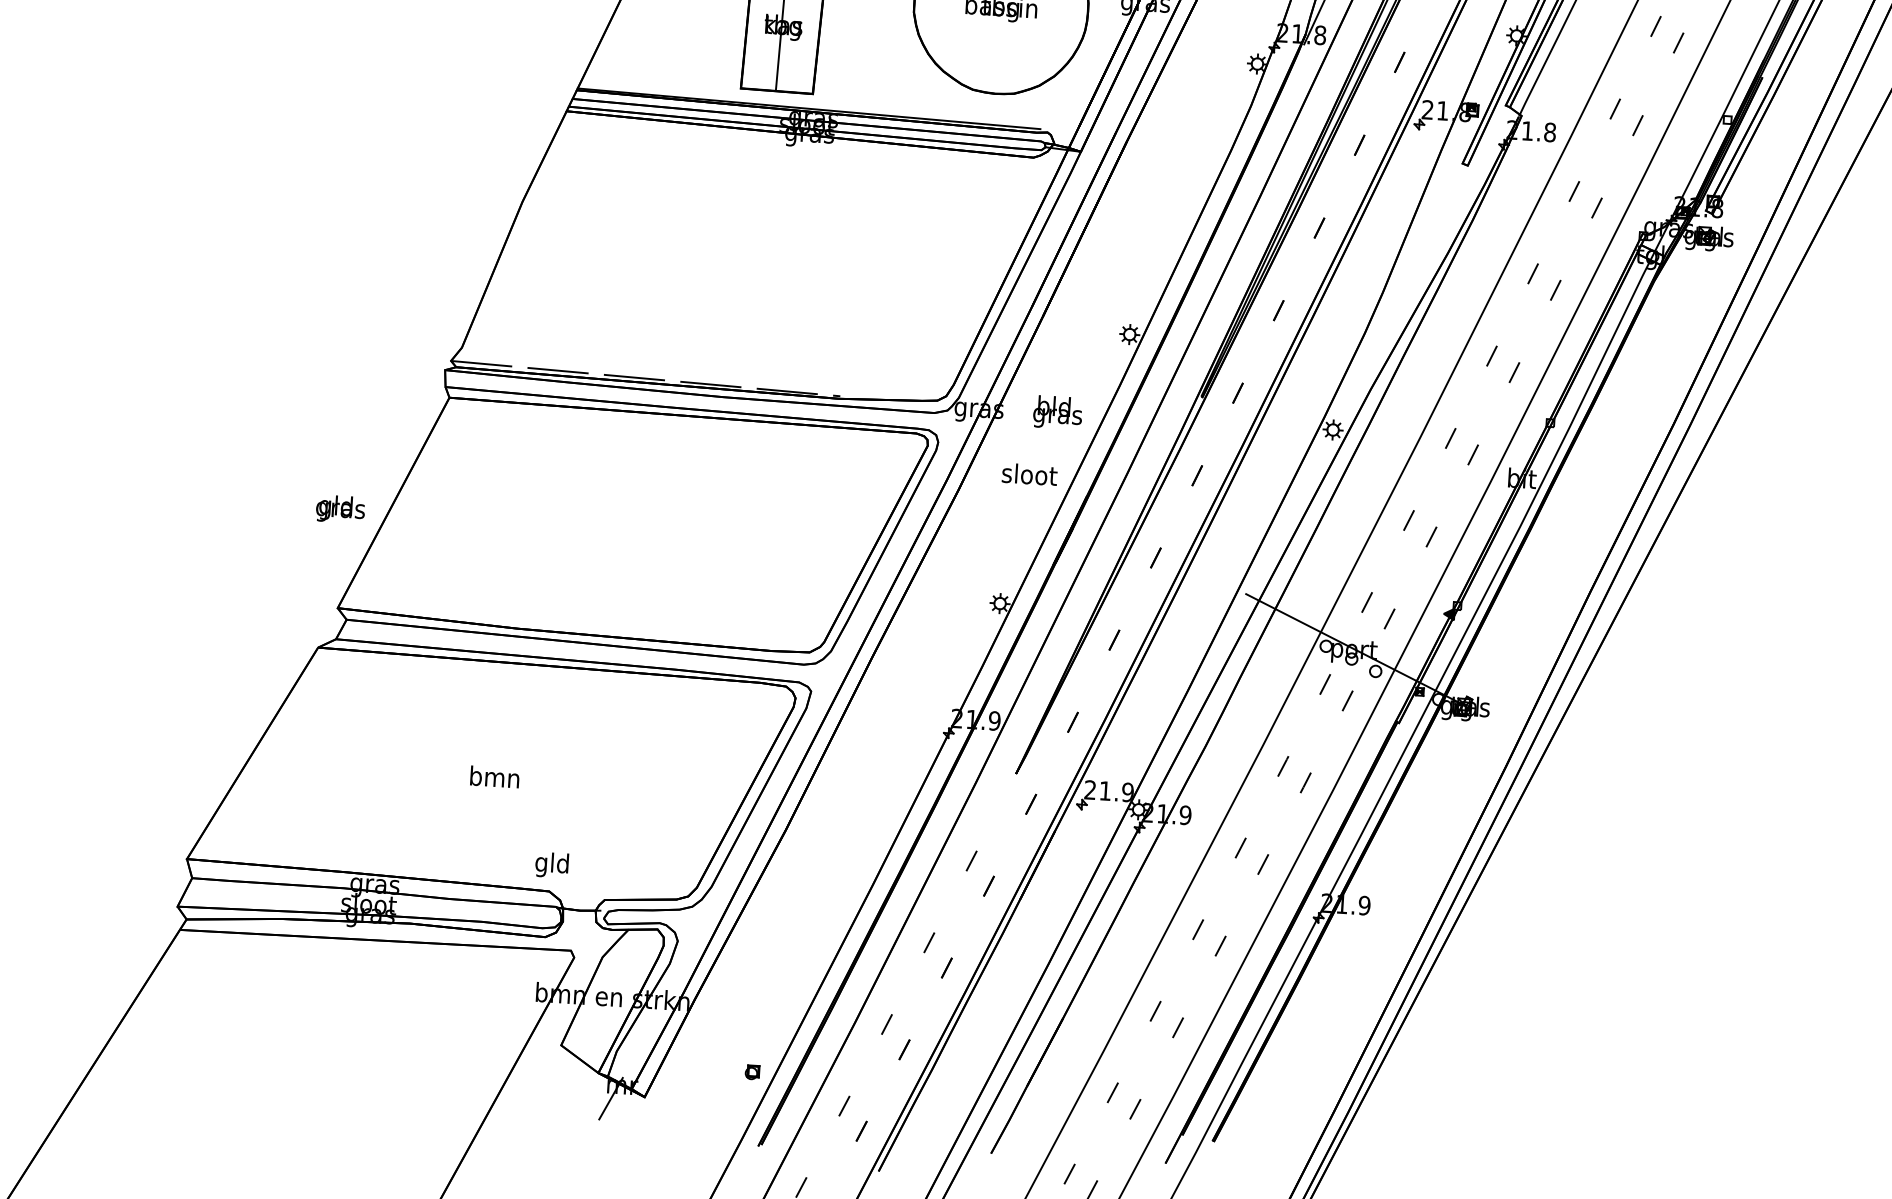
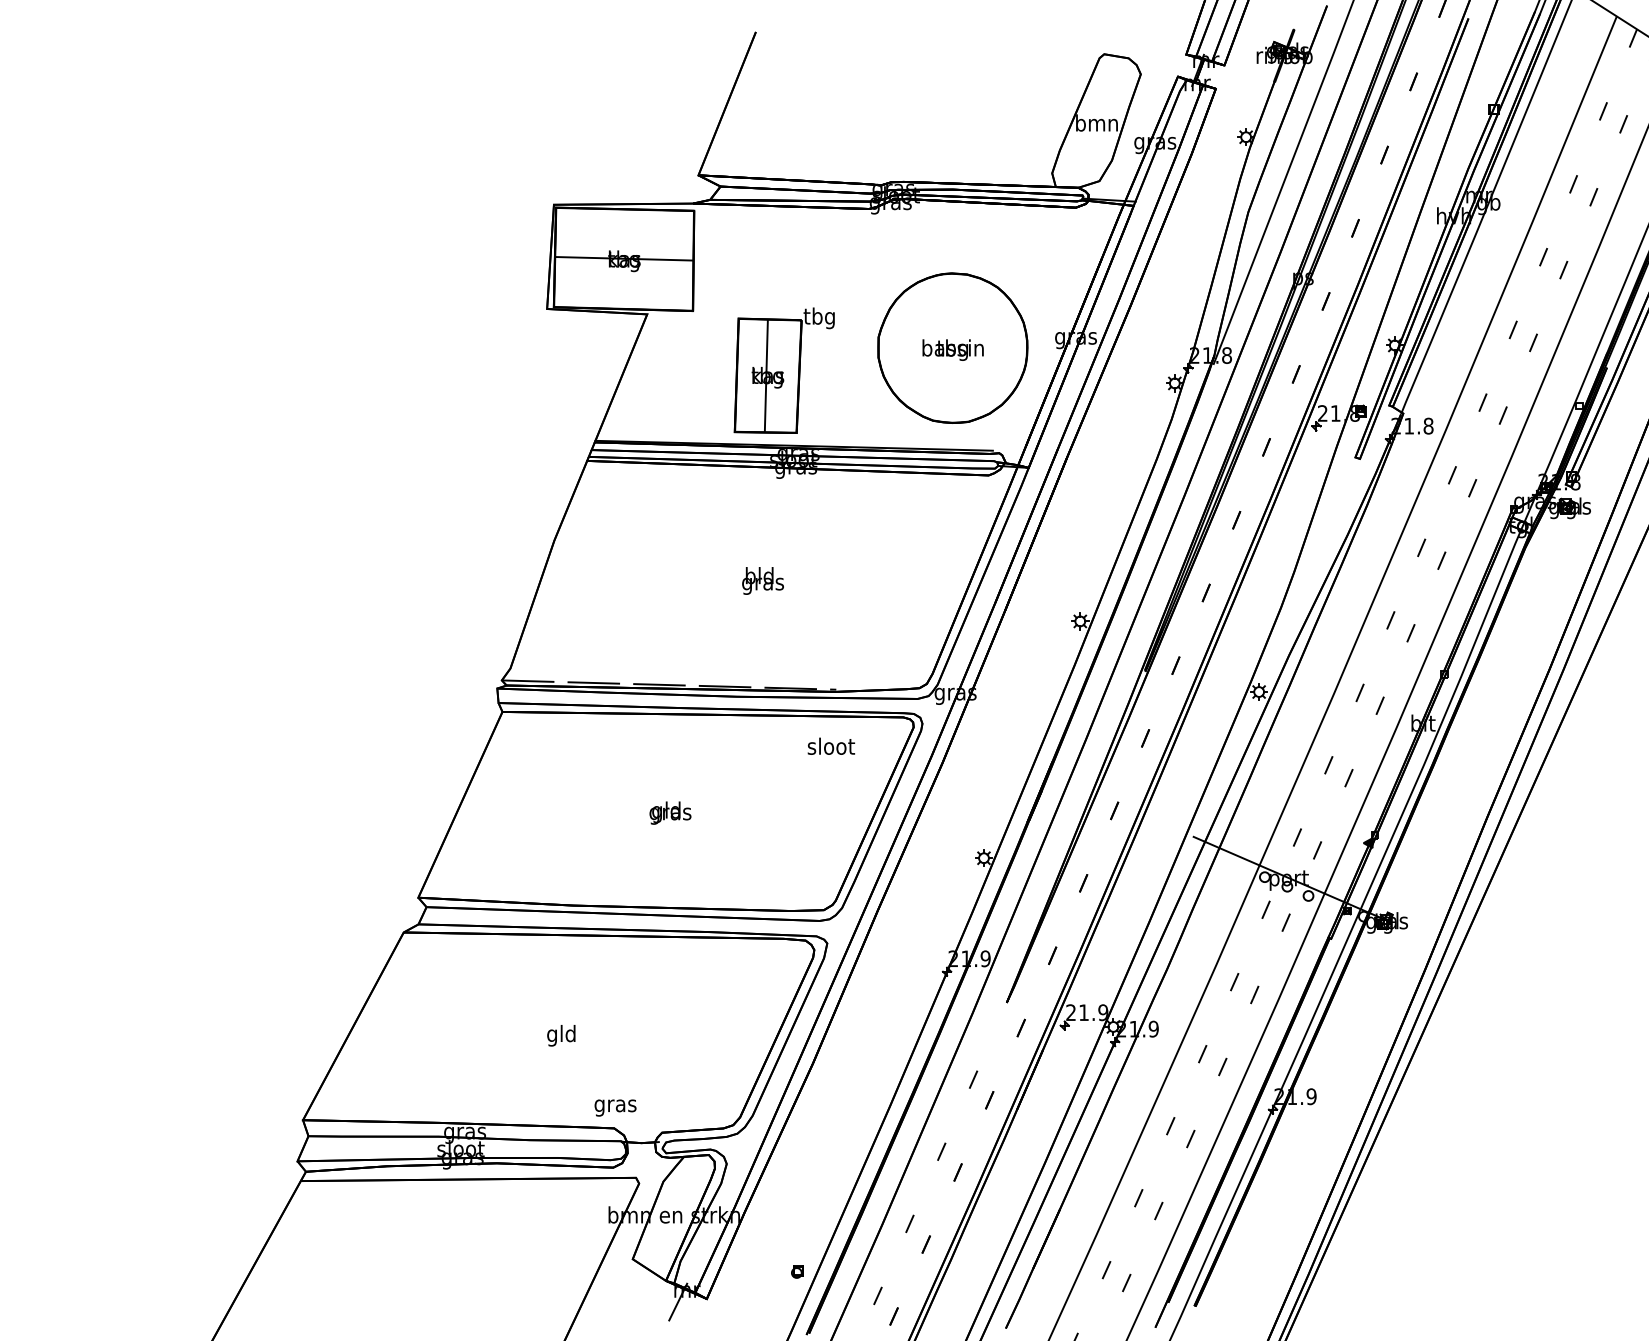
text: (1057, 412) -> (762, 580), moved
text: (1029, 473) -> (831, 745), moved
text: (340, 508) -> (670, 812), moved
text: (494, 779) -> (561, 1035), bmn -> gld
text: (552, 864) -> (615, 1105), gld -> gras

